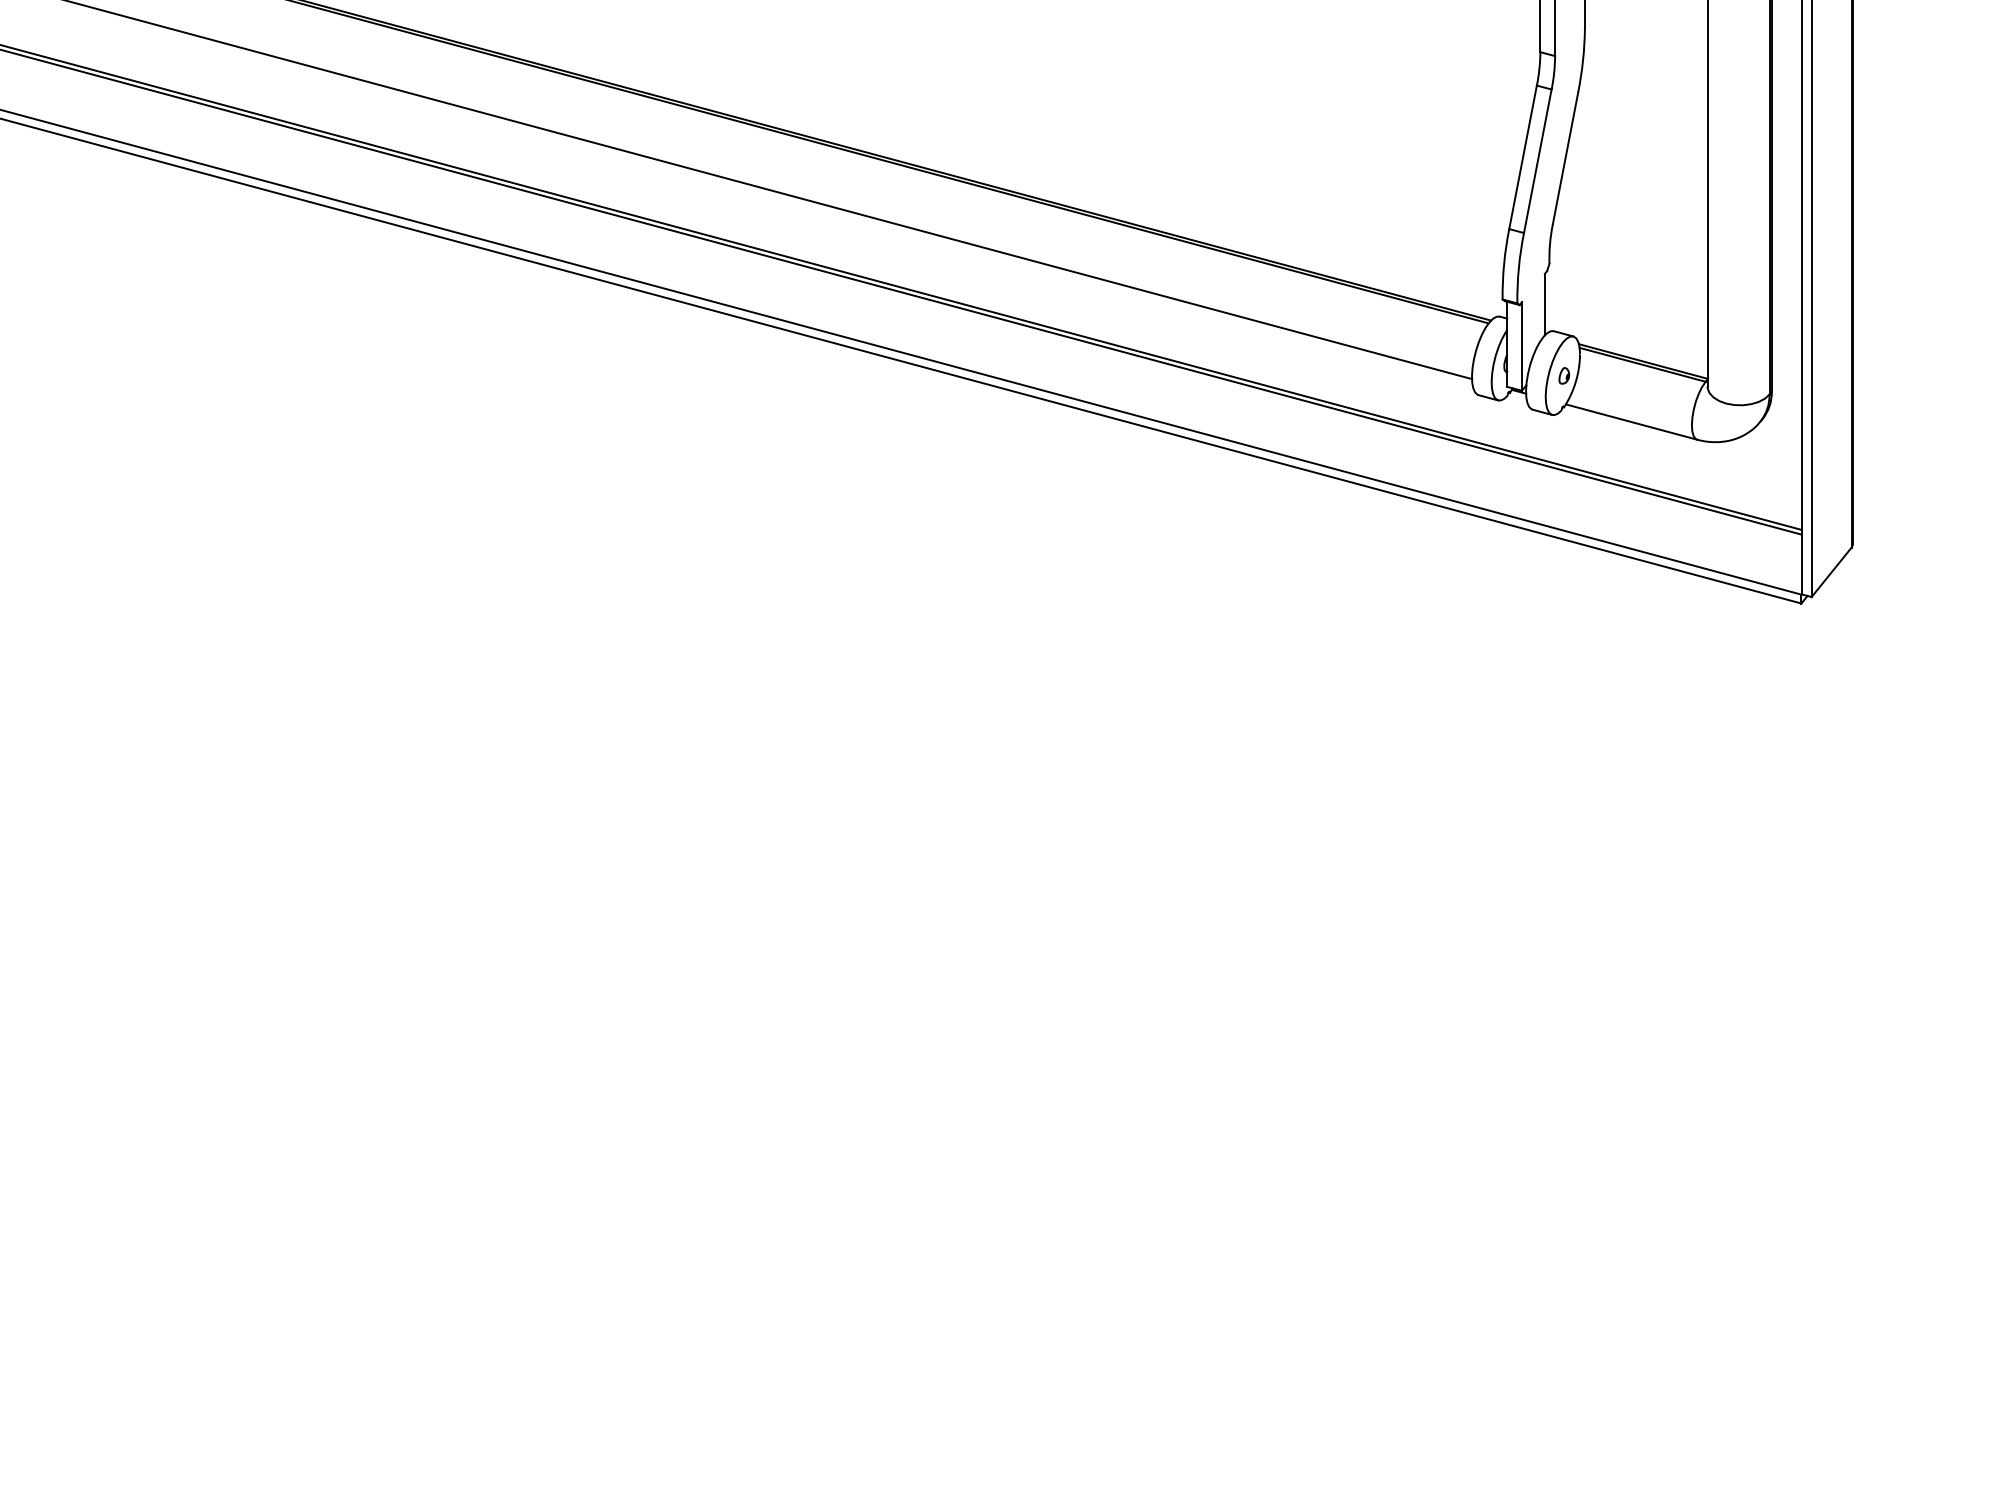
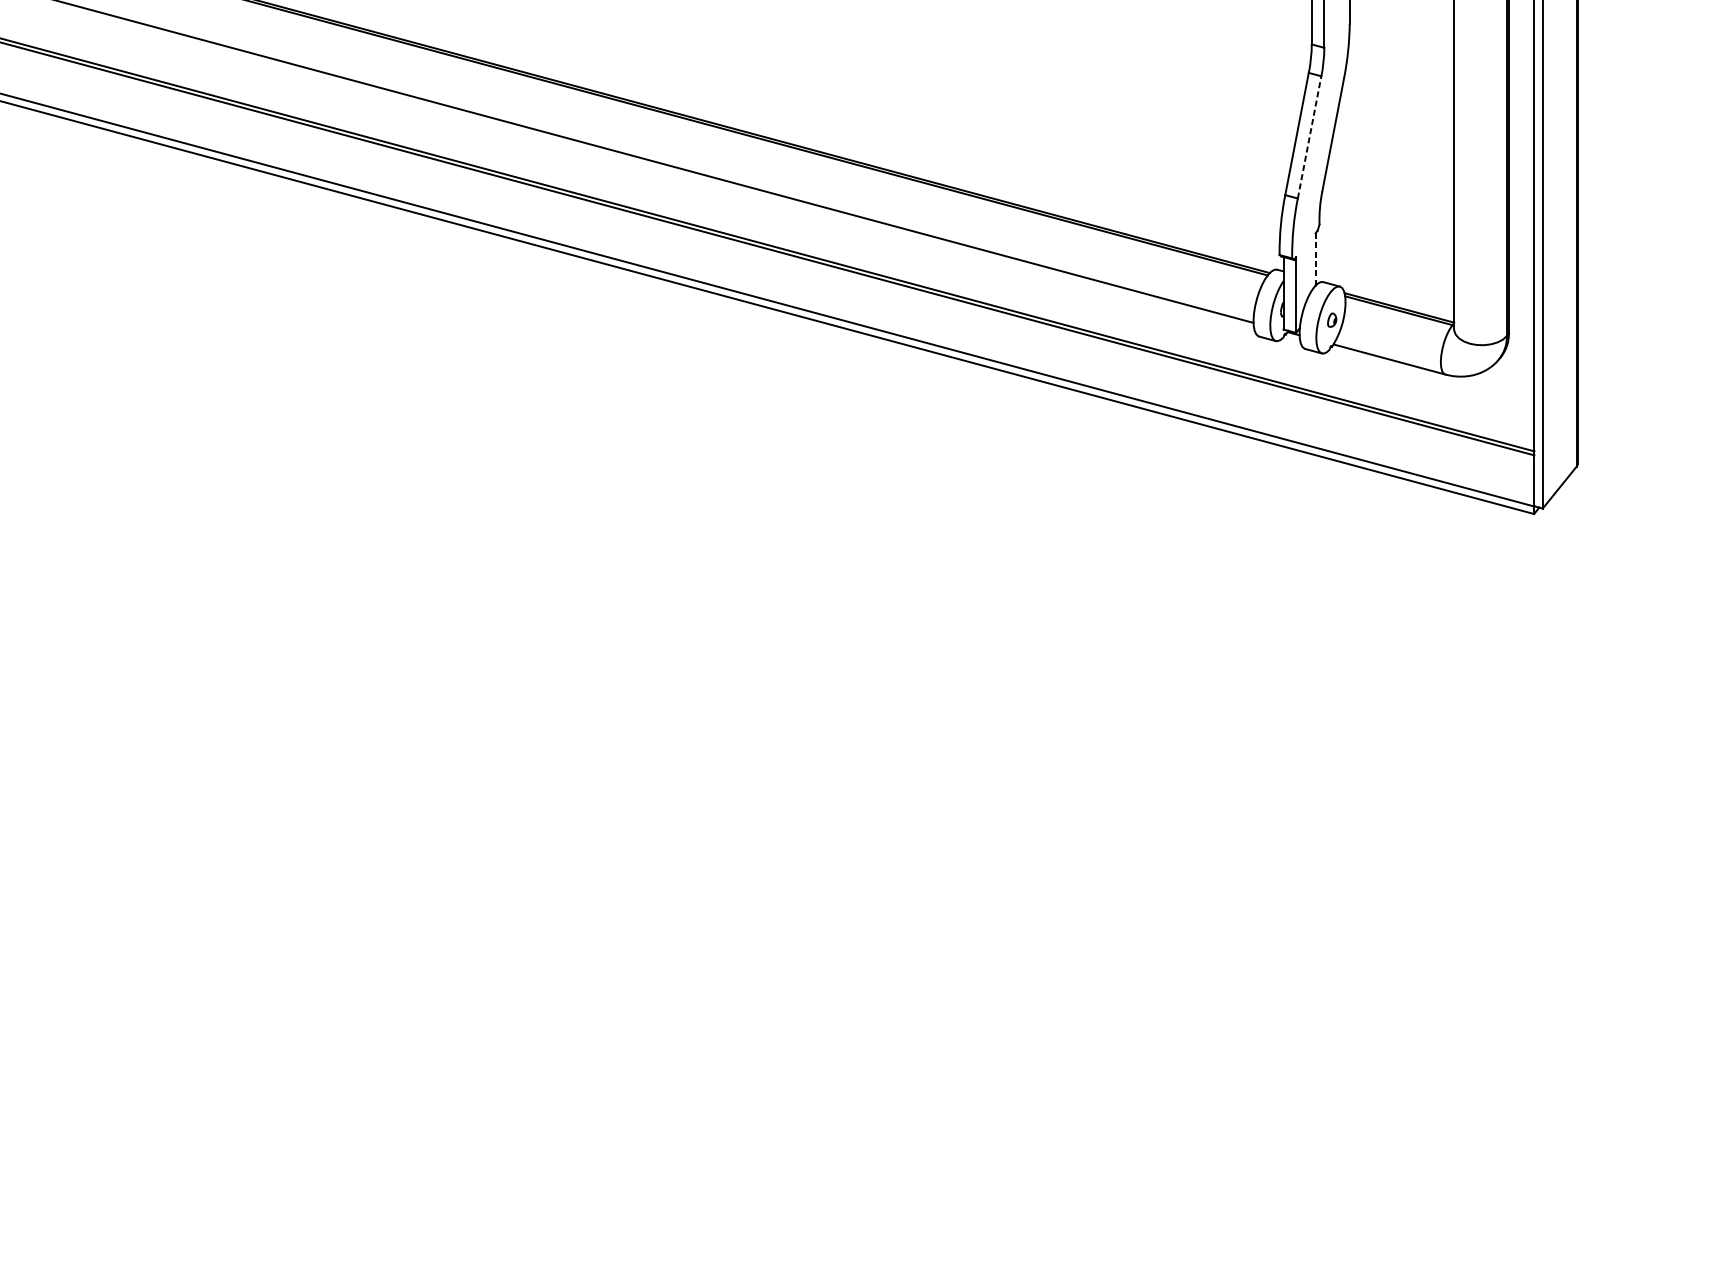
line: (1537, 160) -> (1309, 136), solid -> dashed
line: (1544, 304) -> (1315, 259), solid -> dashed

